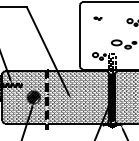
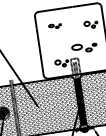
part: (97, 18) -> (54, 26), size x1.67

